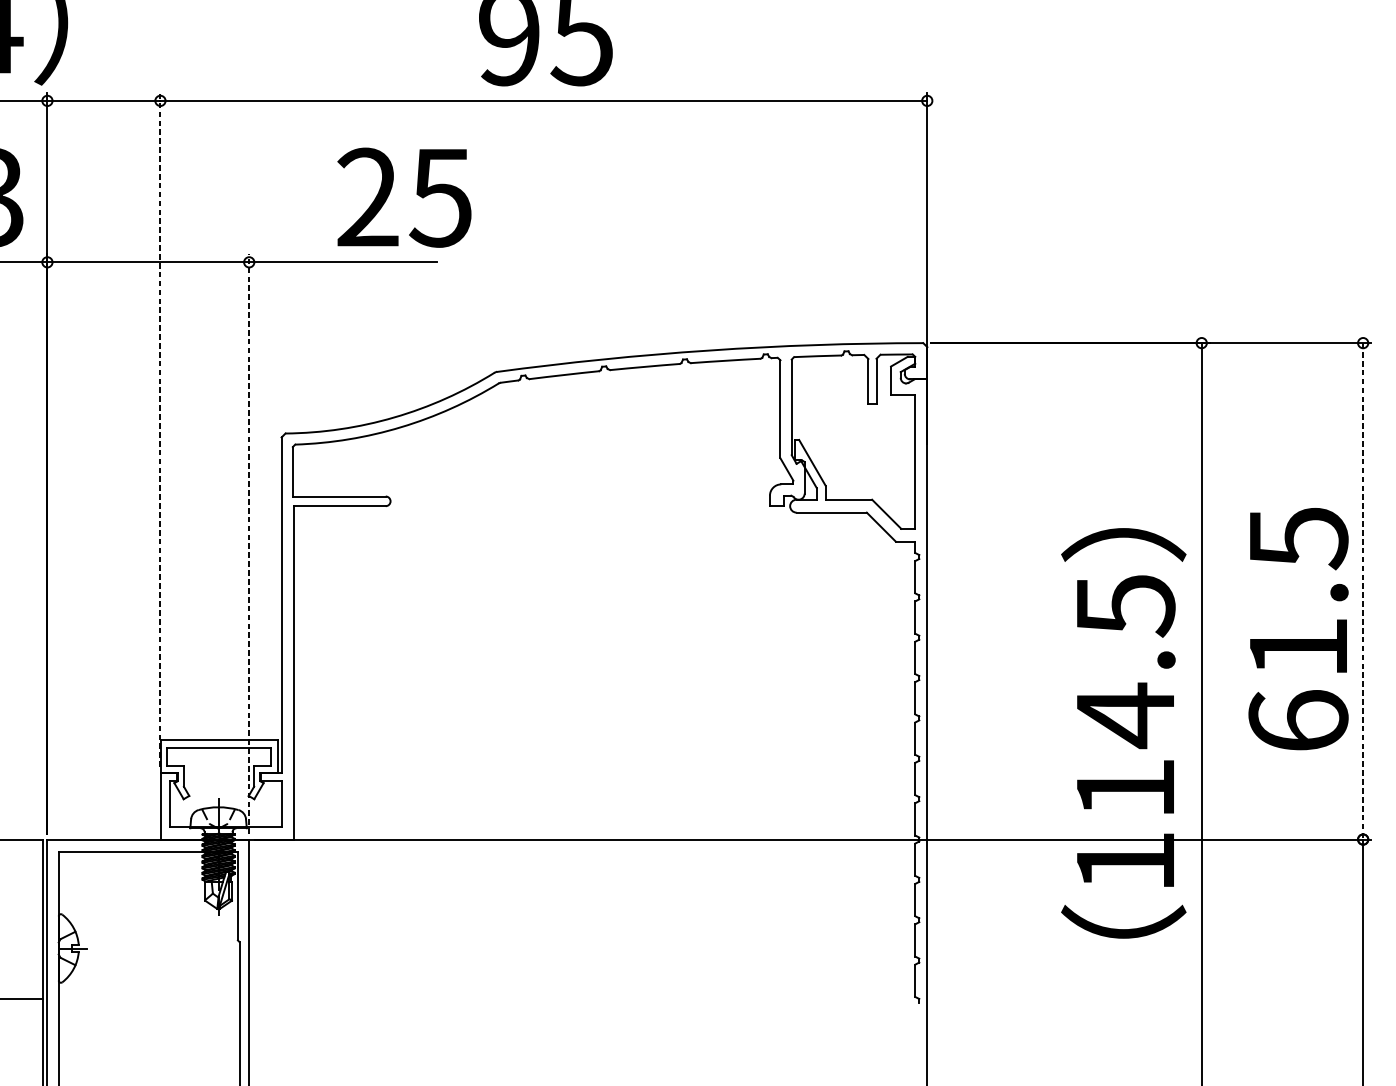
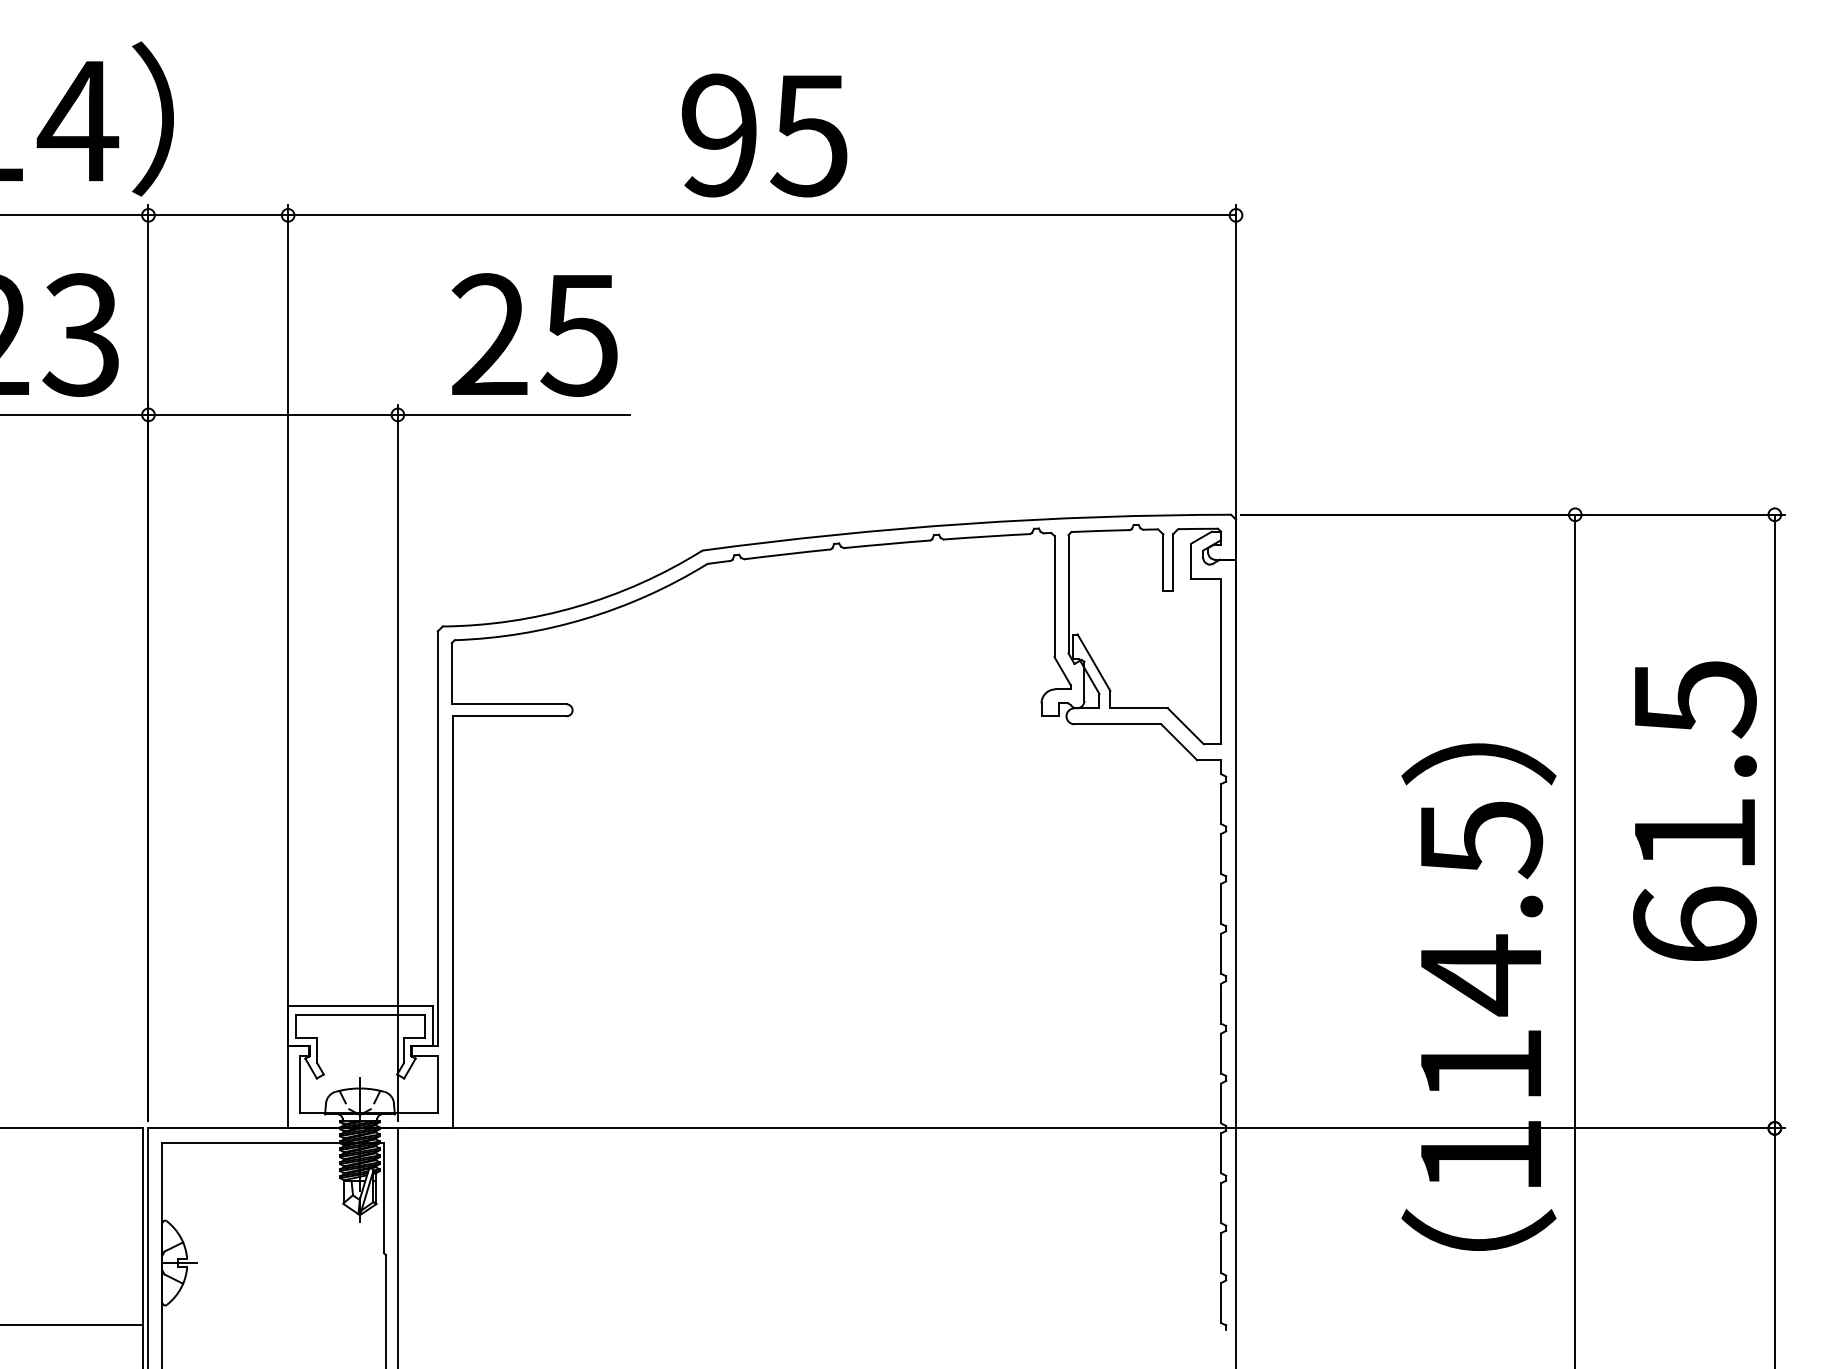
text: (404, 197) -> (534, 334), moved
line: (160, 429) -> (288, 621), dashed -> solid
line: (248, 543) -> (397, 762), dashed -> solid
line: (1362, 591) -> (1774, 821), dashed -> solid
text: (1298, 628) -> (1694, 810), moved

